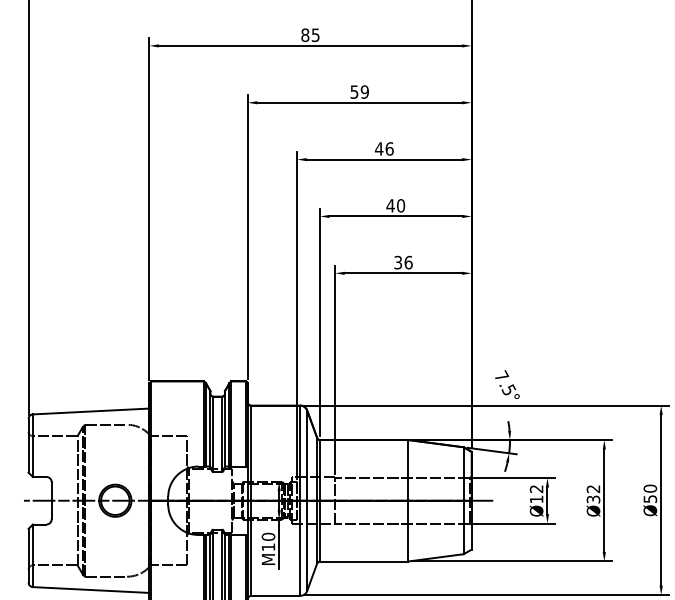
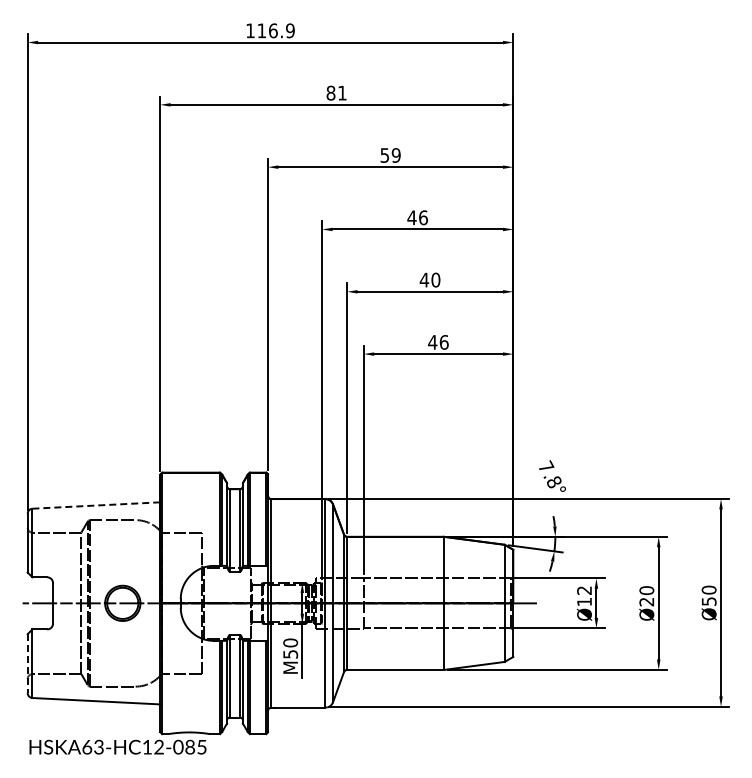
text: (315, 35) -> (342, 93), 85 -> 81
text: (397, 262) -> (432, 342), 36 -> 46
text: (508, 389) -> (553, 481), 7.5° -> 7.8°
line: (91, 411) -> (96, 505), solid -> dashed
text: (593, 494) -> (646, 596), Ø32 -> Ø20
text: (268, 547) -> (290, 654), M10 -> M50
line: (28, 556) -> (27, 664), solid -> dashed

